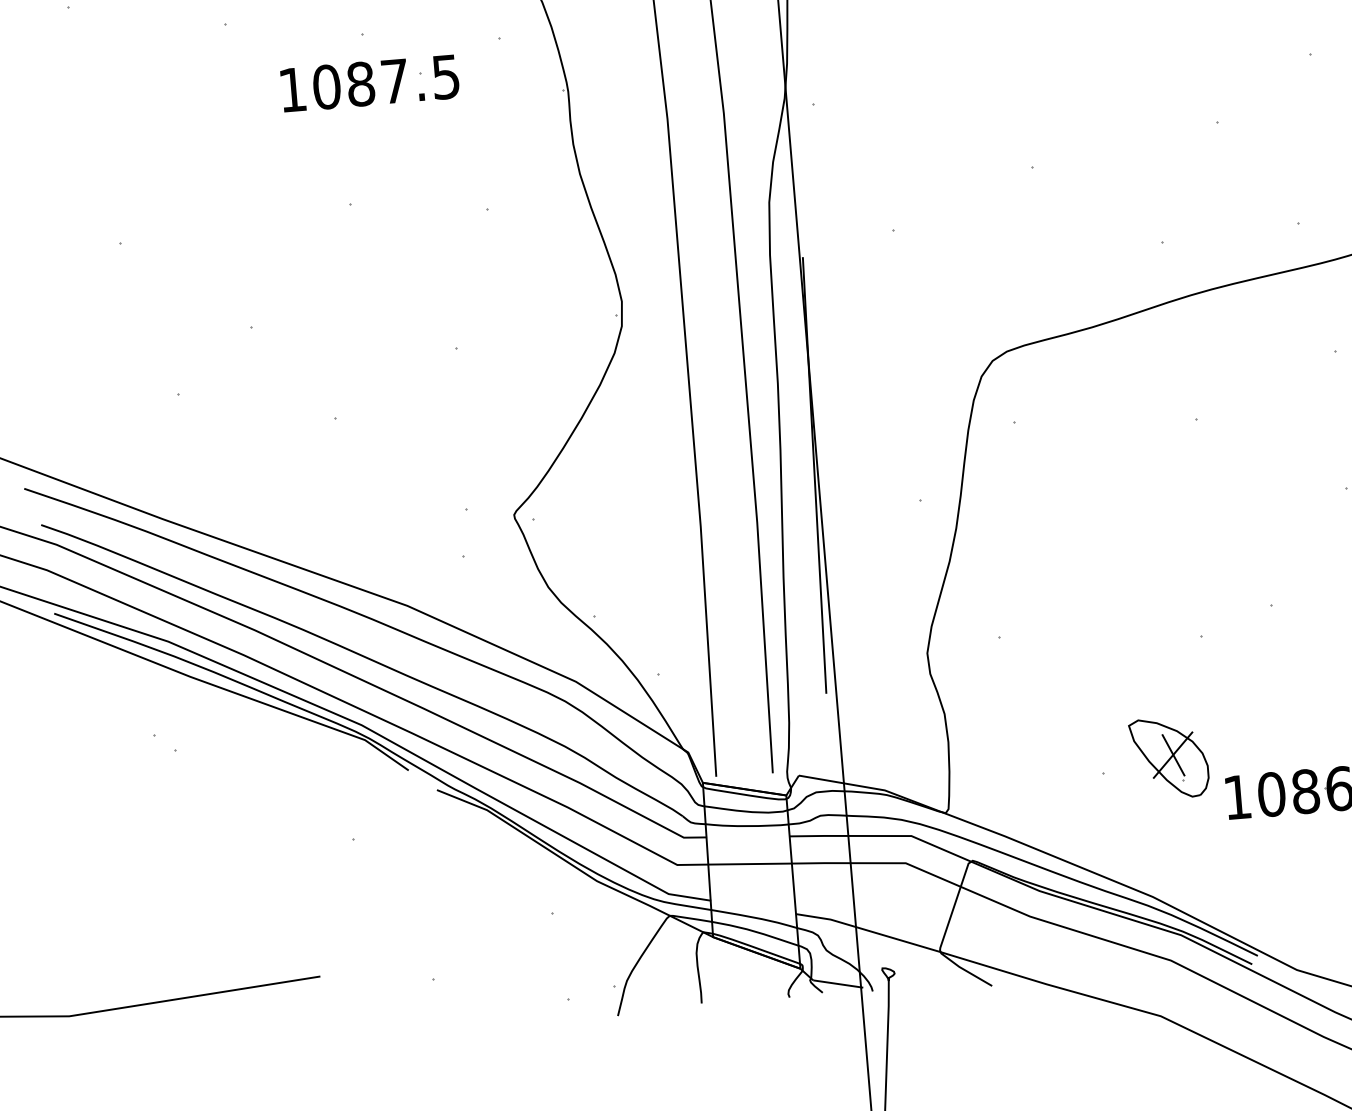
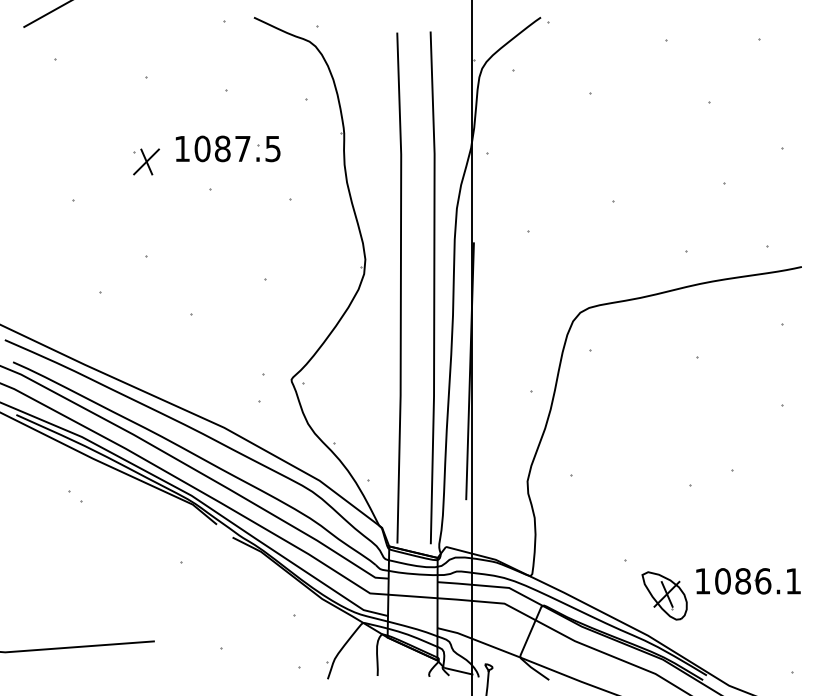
part: (368, 82) -> (227, 148), moved
part: (238, 166) -> (146, 161), added
part: (1169, 757) -> (664, 595), moved

